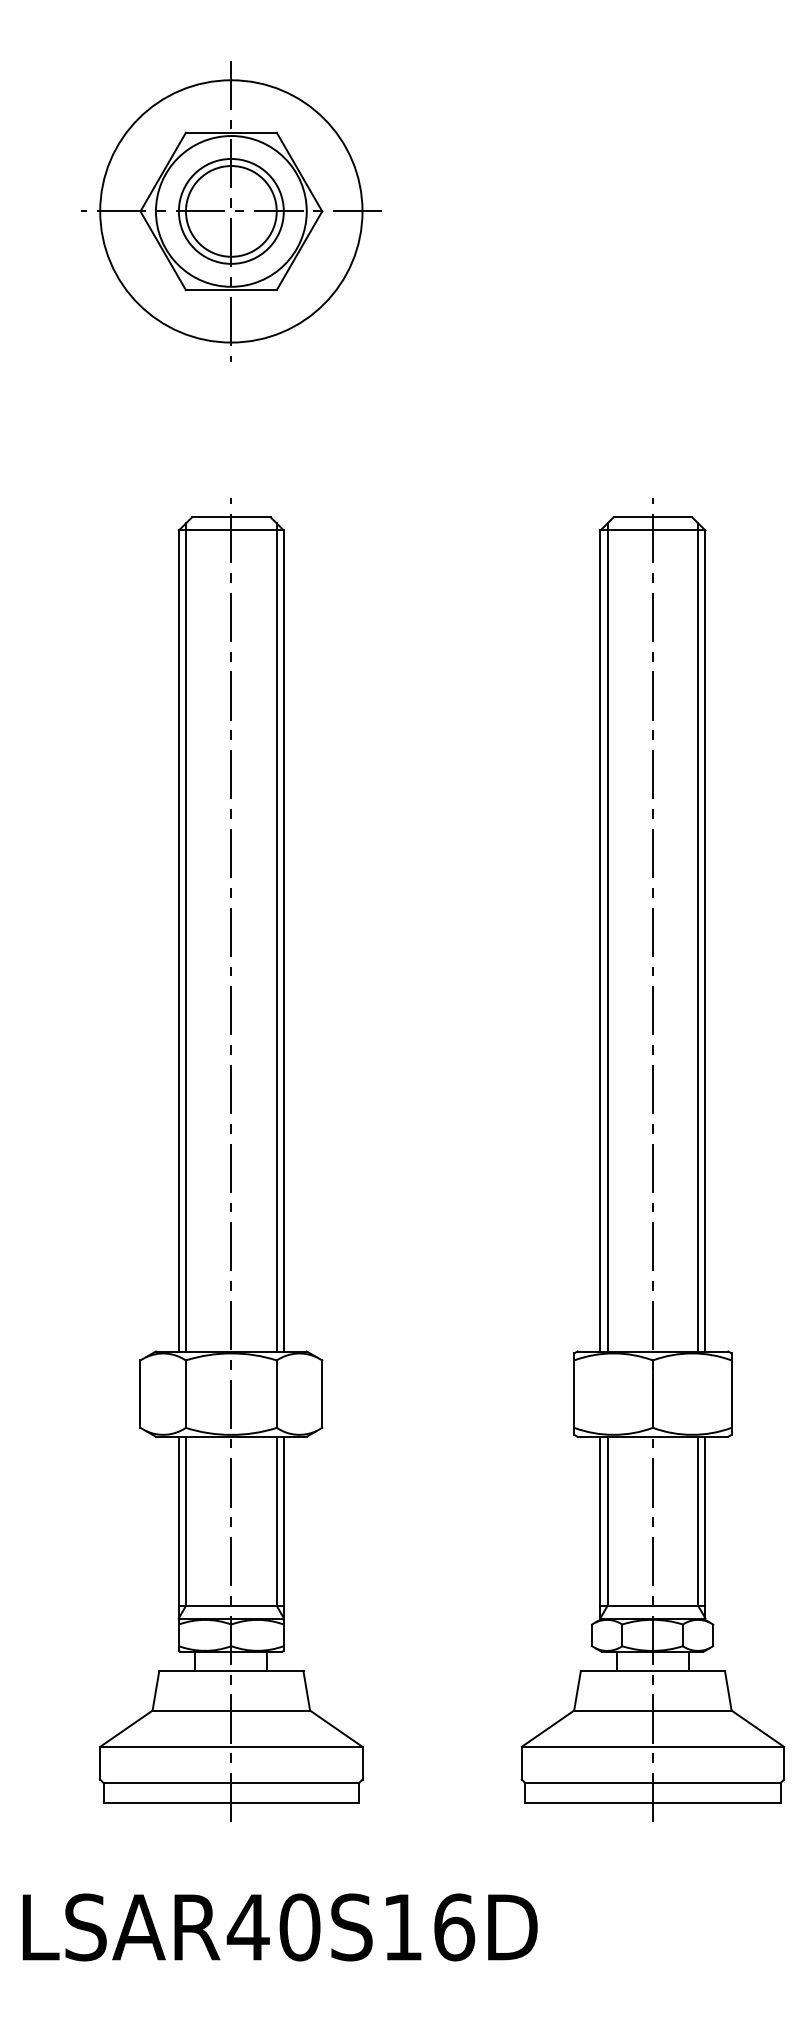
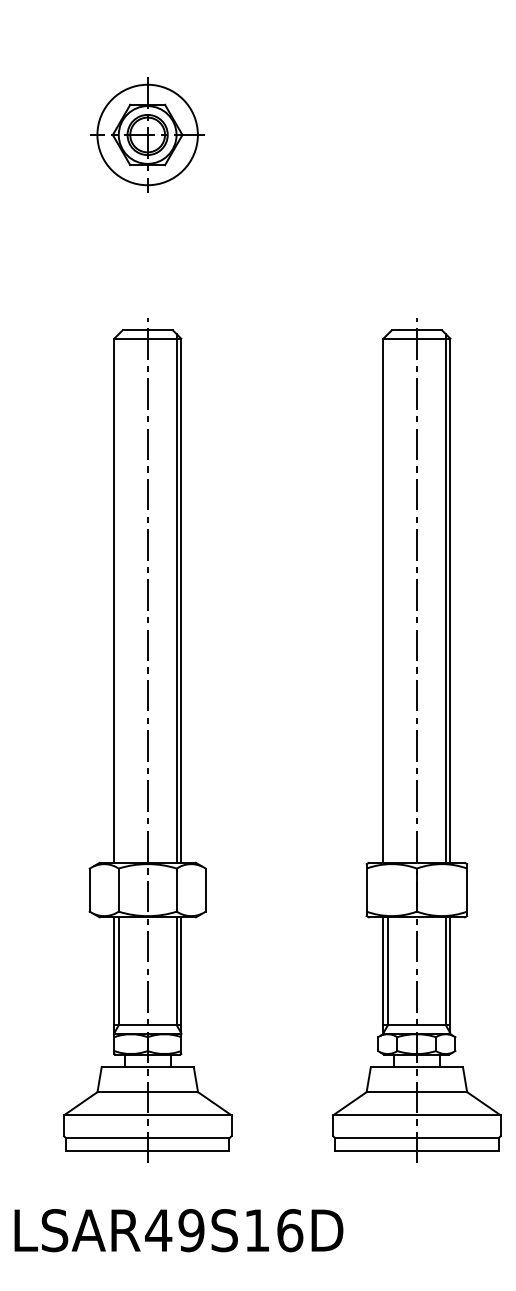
part: (230, 210) -> (147, 134), size x0.6
line: (185, 937) -> (118, 598), removed
line: (606, 937) -> (387, 598), removed
text: (299, 1927) -> (191, 1230), LSAR40S16D -> LSAR49S16D

